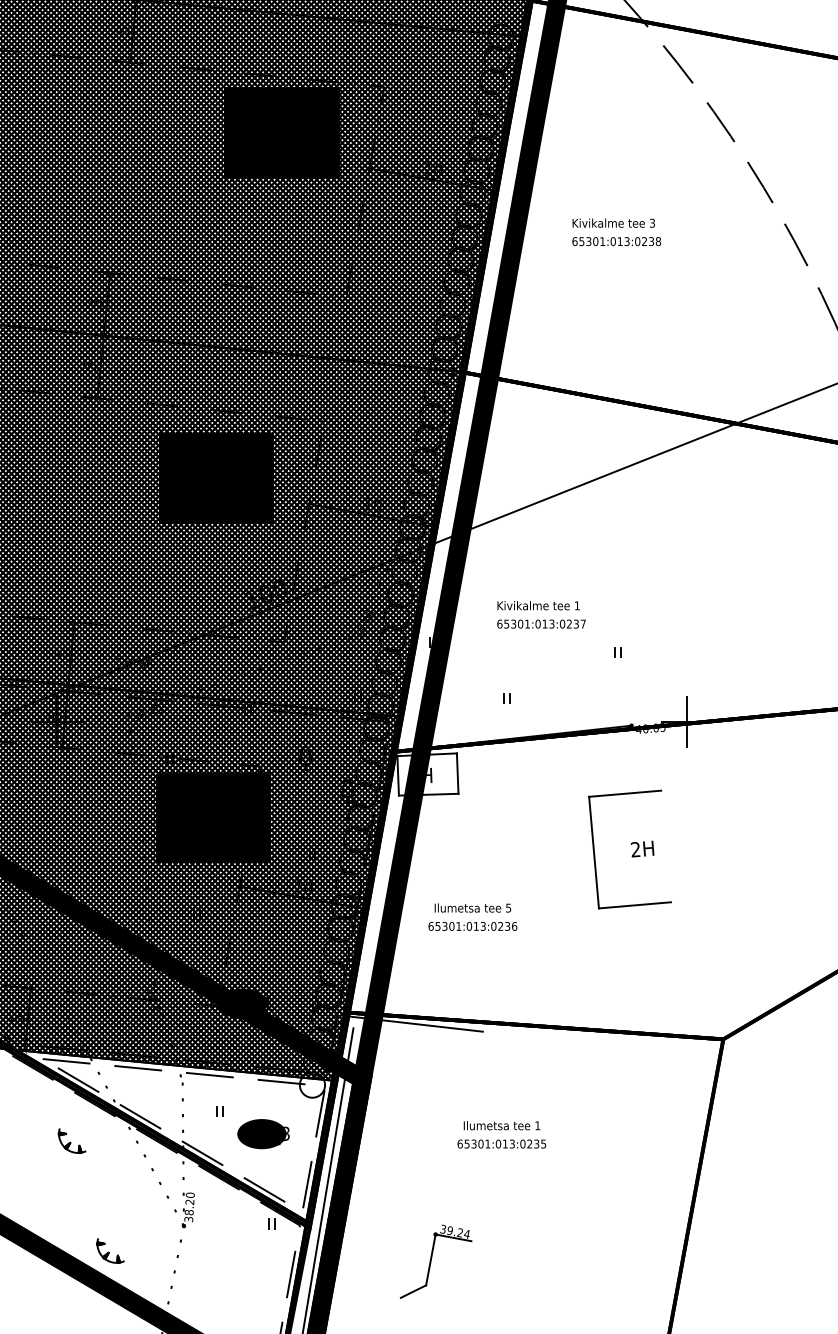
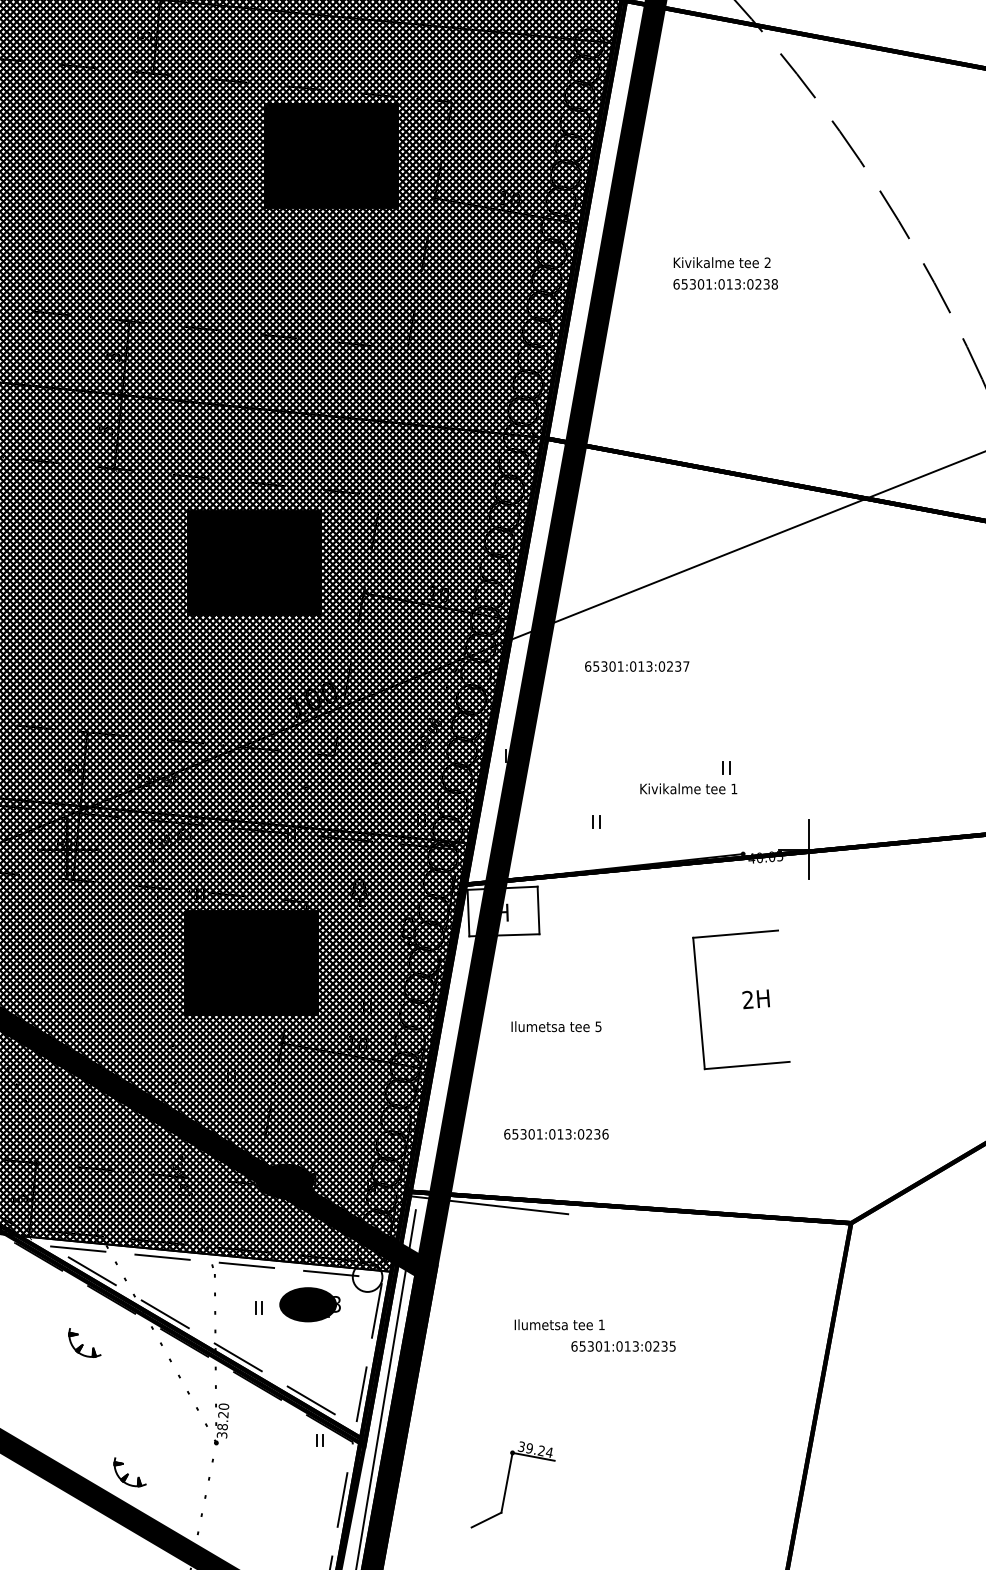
text: (652, 223) -> (767, 263), 3 -> 2
text: (538, 605) -> (688, 788), moved
text: (541, 624) -> (637, 666), moved
text: (472, 907) -> (556, 1026), moved
text: (472, 926) -> (556, 1134), moved
text: (501, 1125) -> (559, 1324), moved
part: (263, 1133) -> (309, 1304), moved
text: (501, 1144) -> (623, 1346), moved

